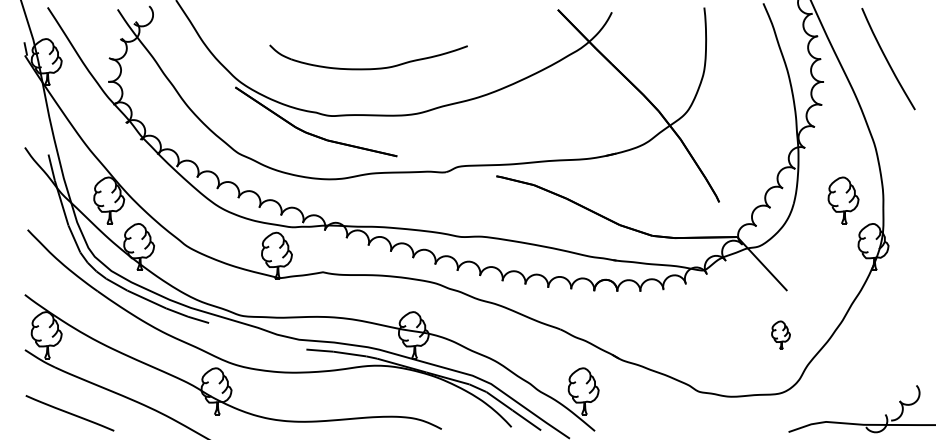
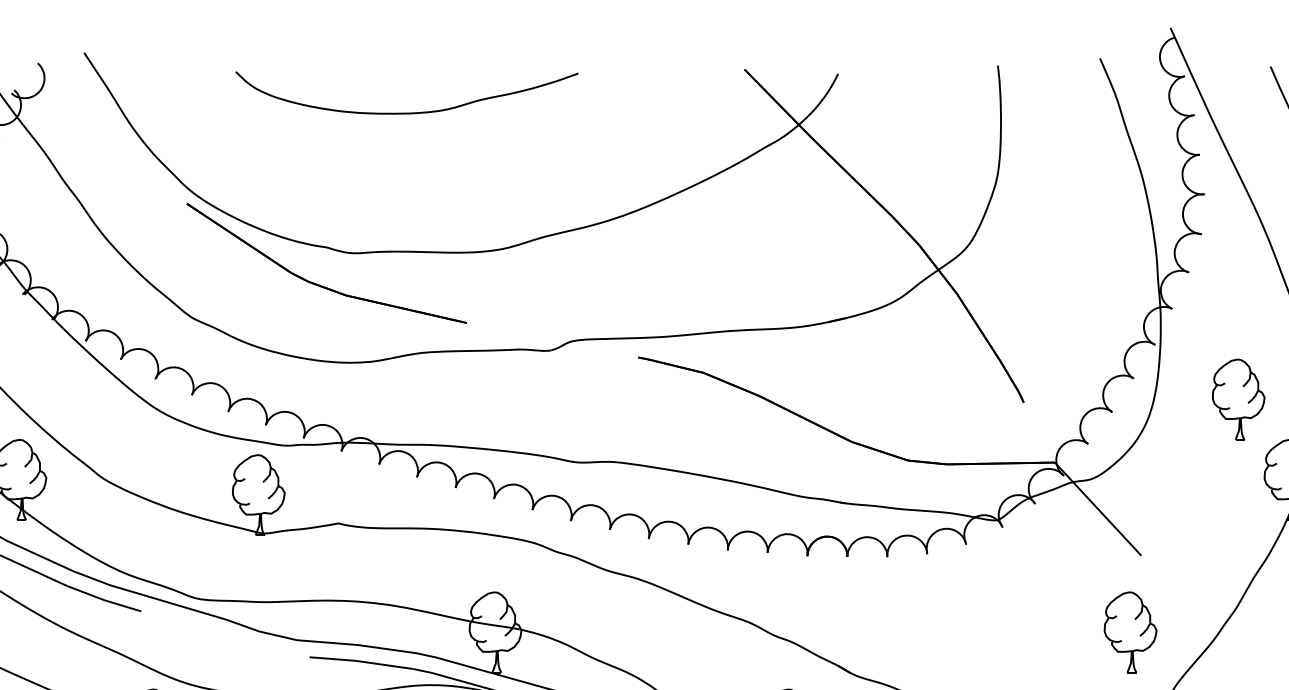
part: (368, 68) -> (406, 112), moved
part: (780, 335) -> (1129, 632), size x1.67

